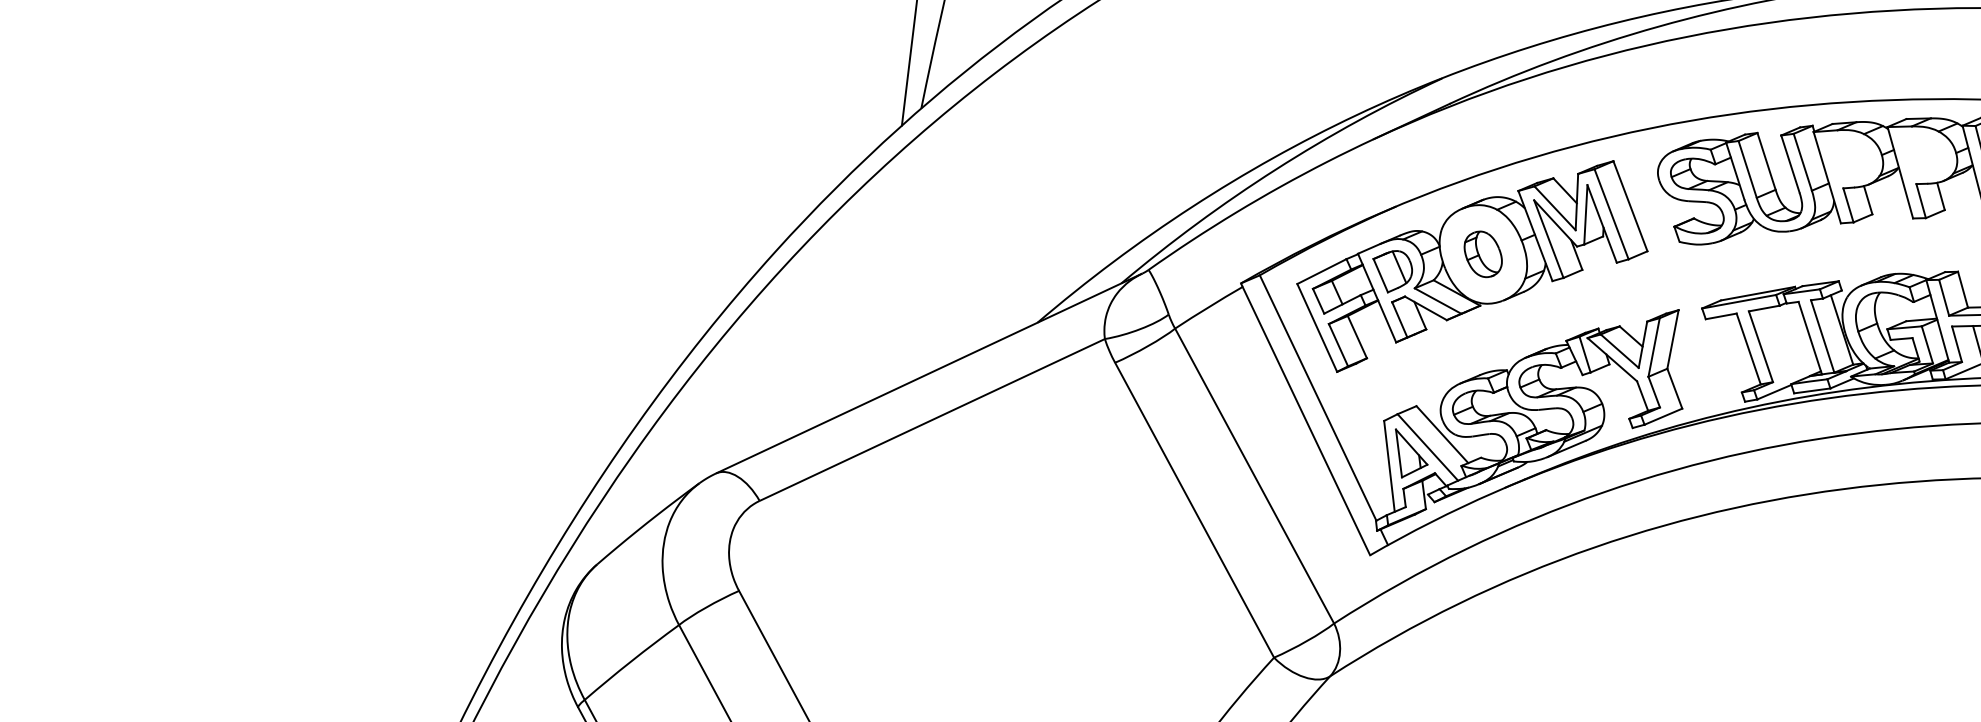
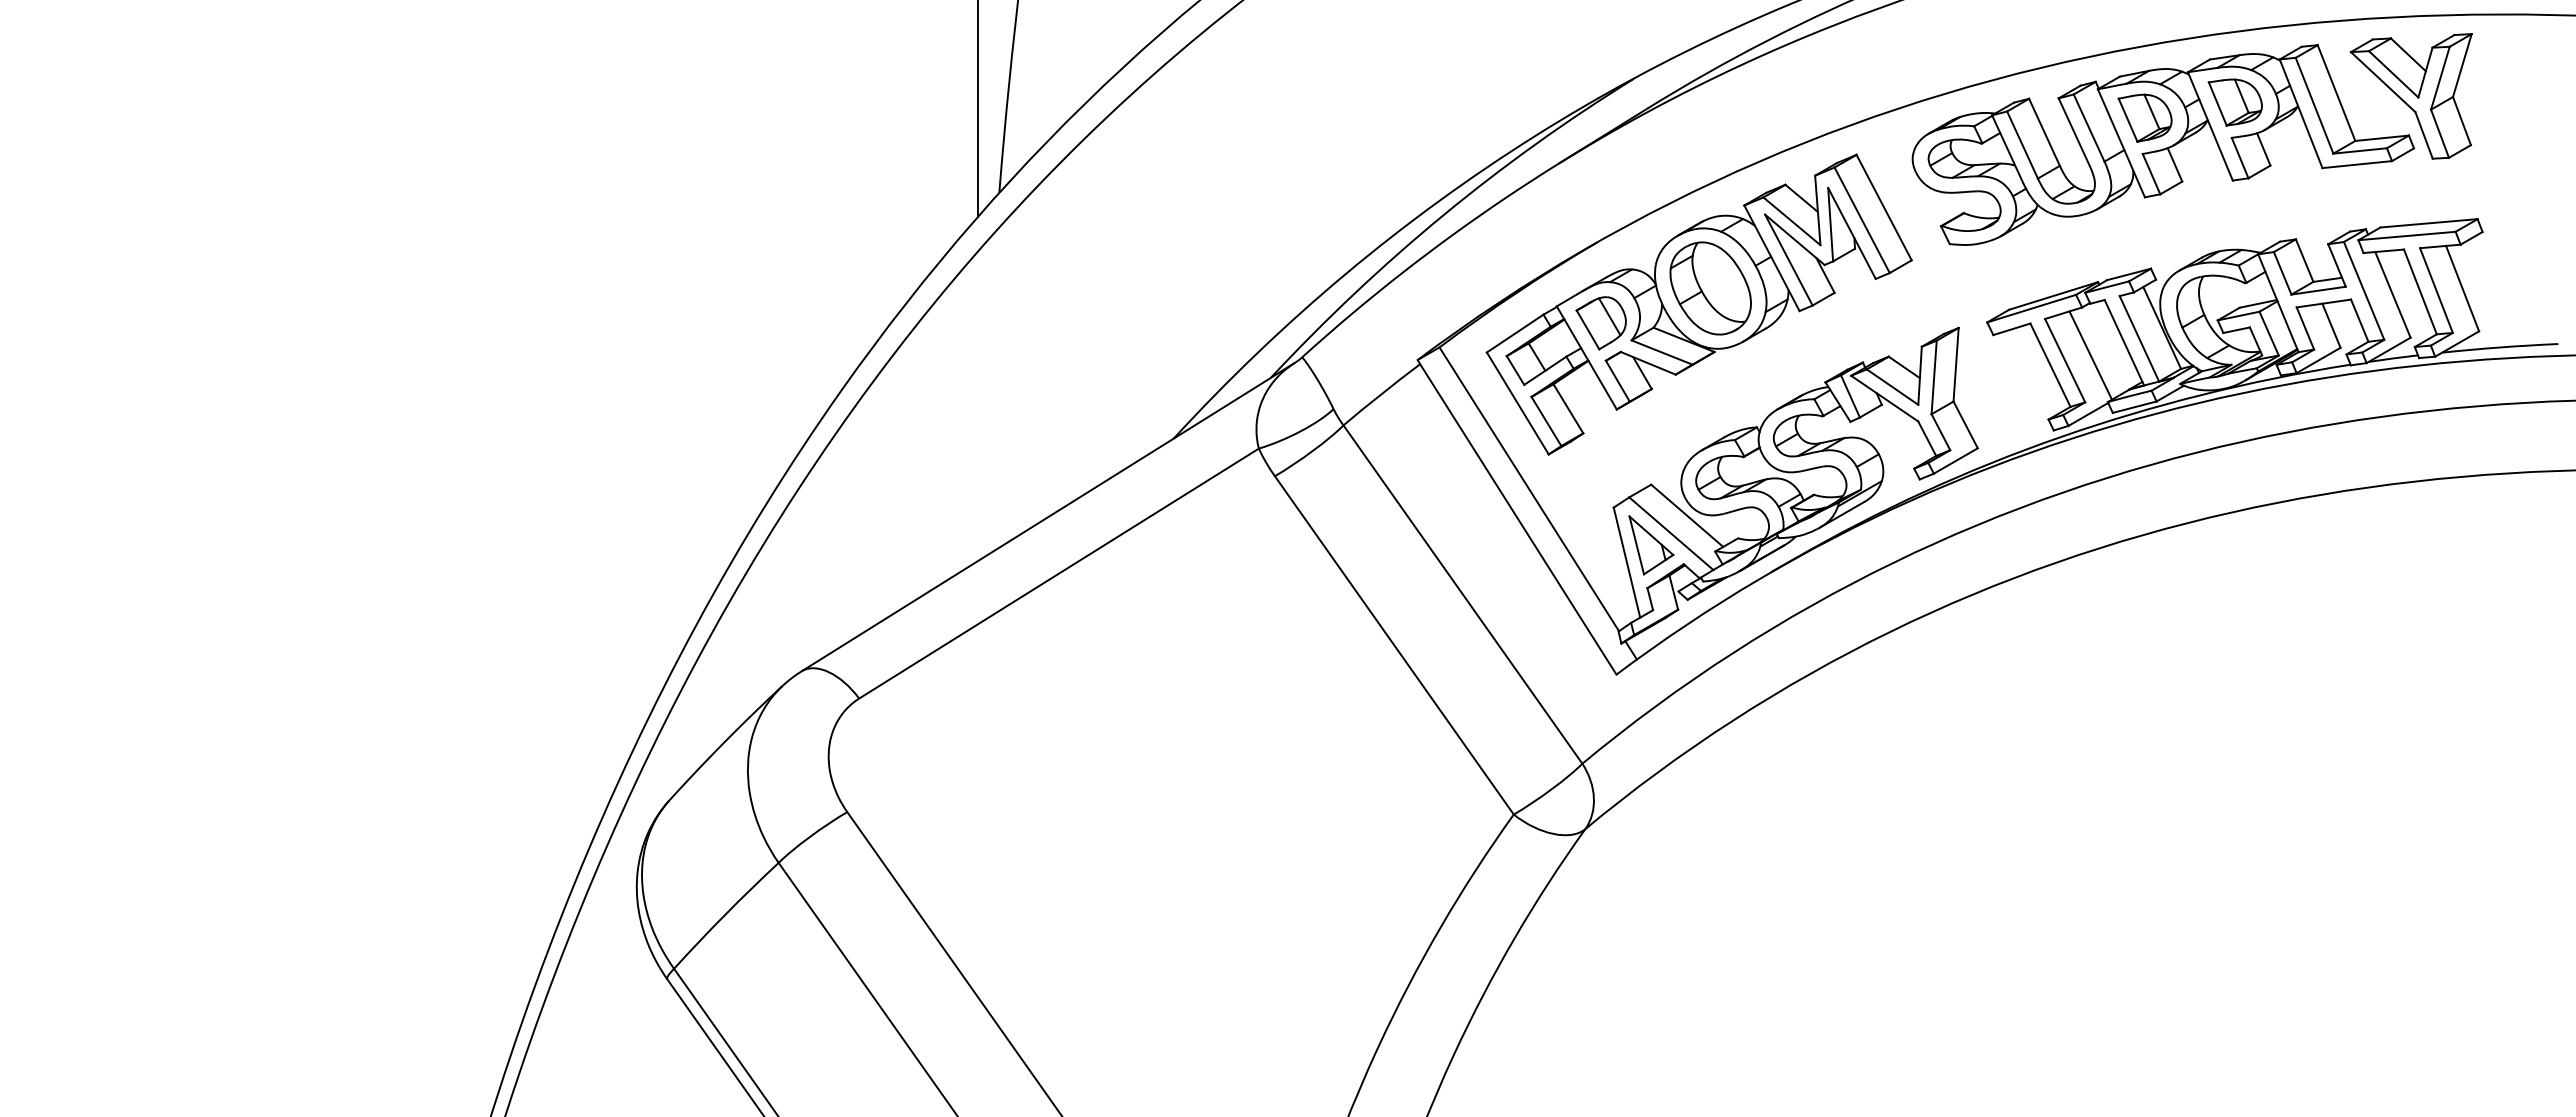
part: (1922, 155) -> (2234, 102), added
part: (1848, 159) -> (2144, 117), added
part: (1483, 254) -> (1710, 288), size x1.67
line: (1781, 345) -> (2090, 355), added

